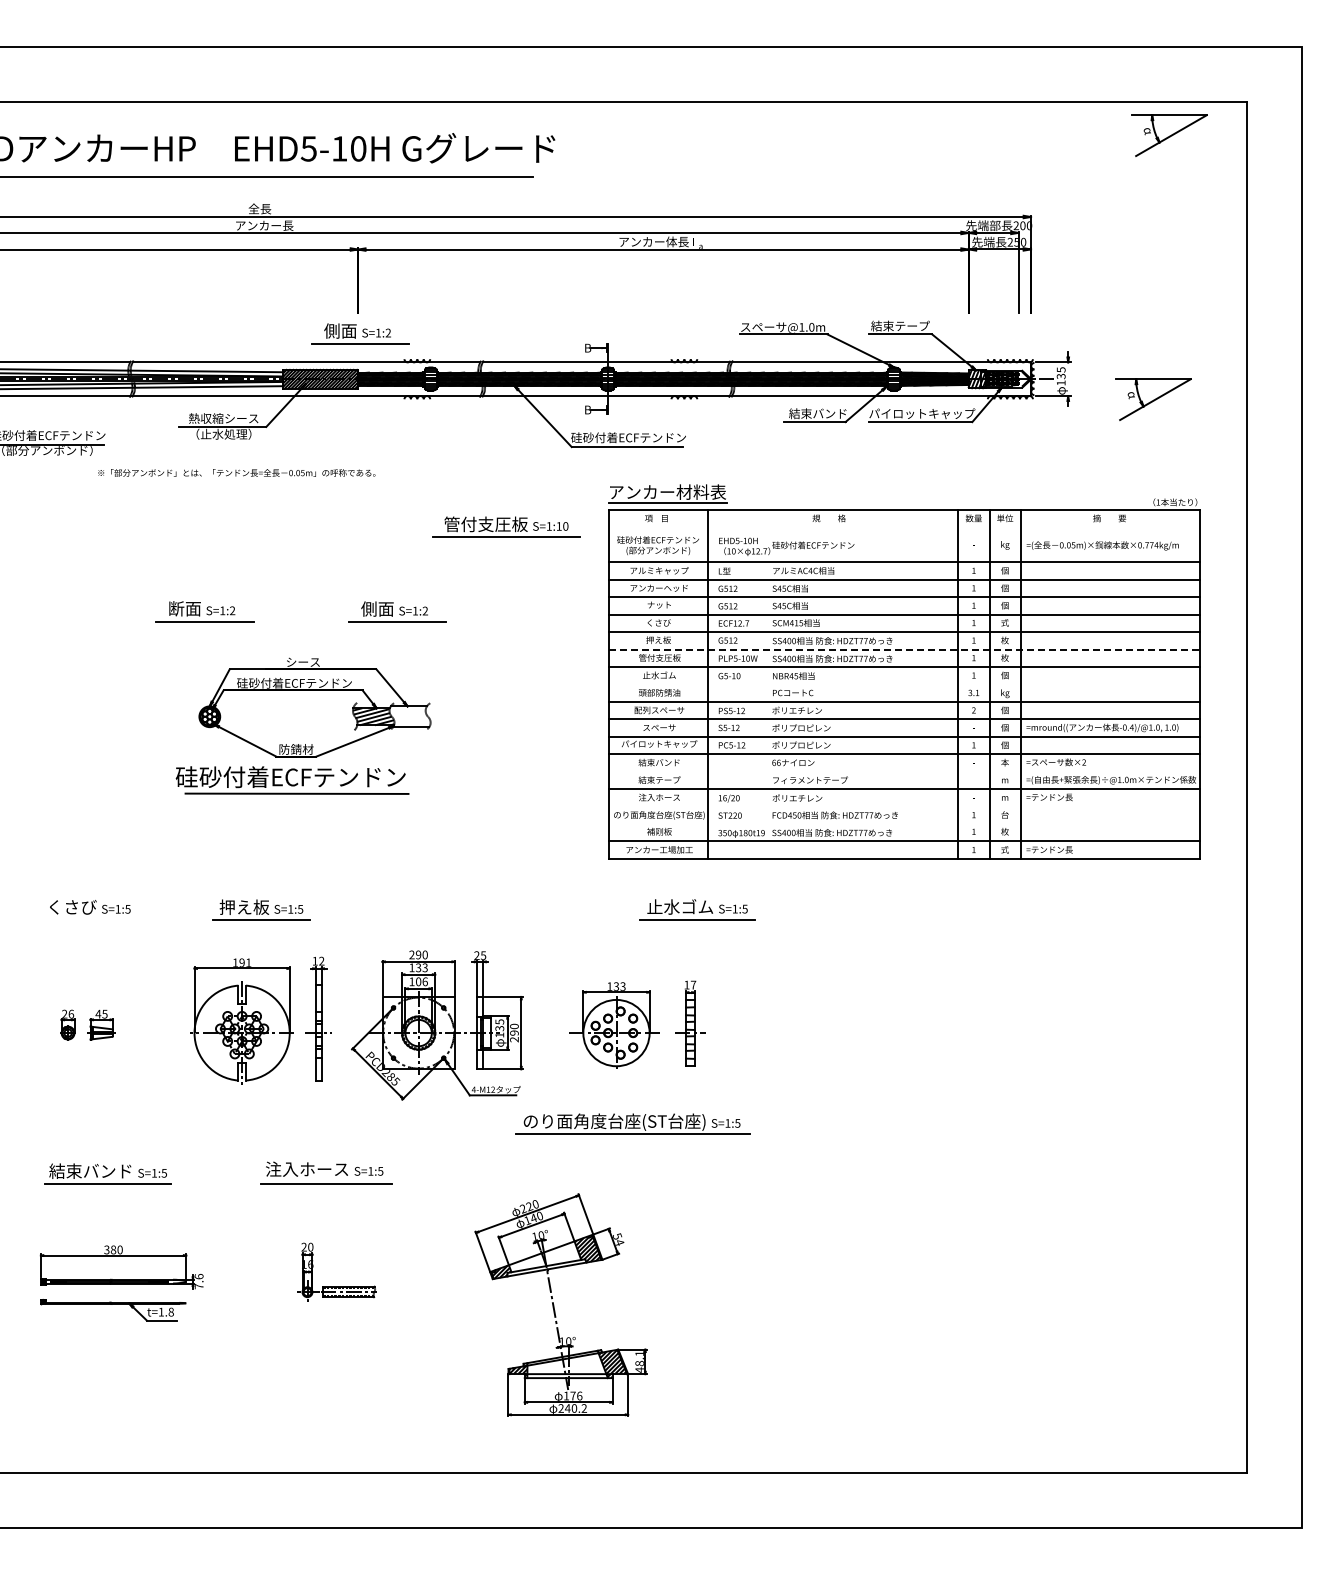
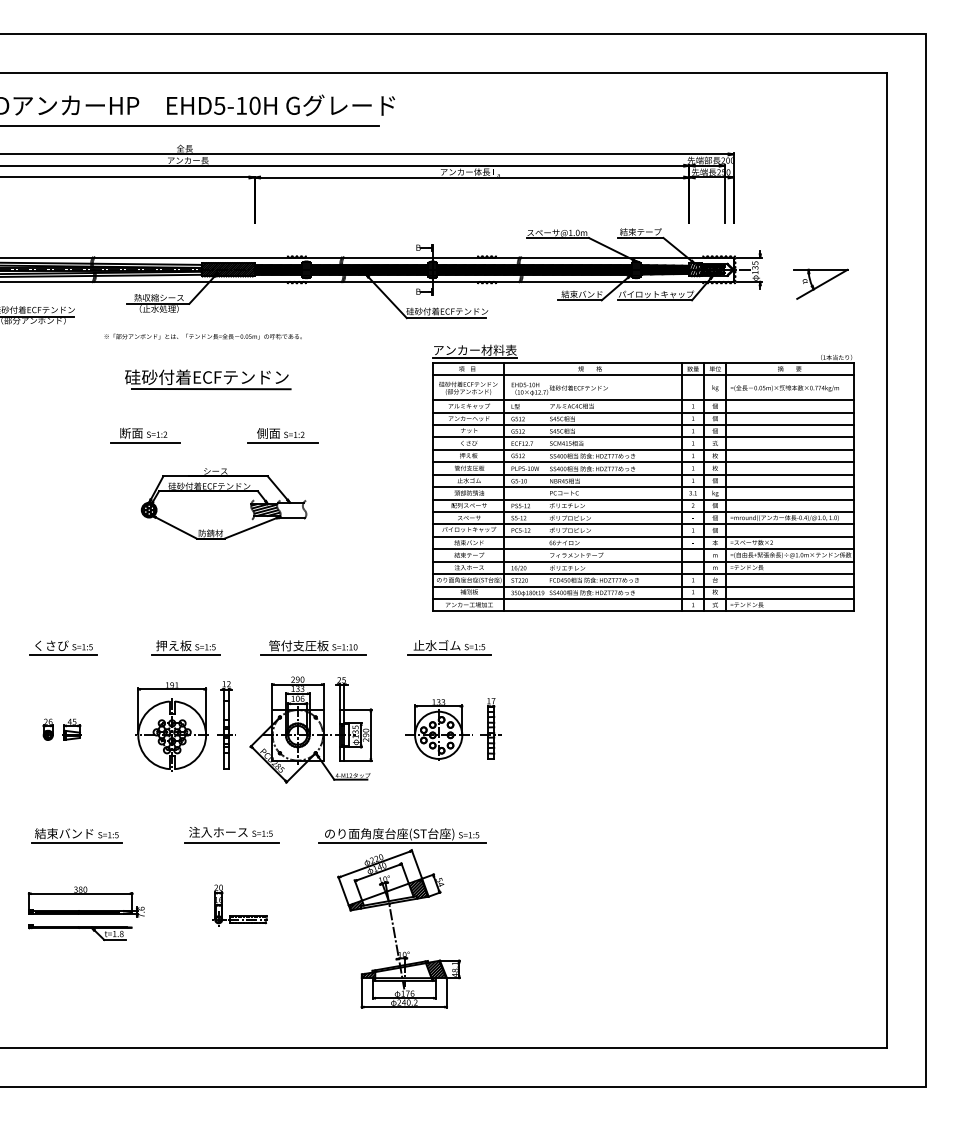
part: (1169, 135) -> (832, 96), removed
part: (360, 333) -> (256, 237), removed
text: (236, 472) -> (203, 336), moved
part: (506, 526) -> (313, 647), moved
line: (903, 527) -> (643, 375), added
line: (904, 649) -> (643, 462), dashed -> solid
line: (903, 684) -> (643, 487), added
line: (903, 771) -> (643, 549), added
part: (292, 780) -> (208, 379), moved
line: (903, 806) -> (643, 574), added
line: (903, 824) -> (643, 586), added
part: (697, 909) -> (449, 647), moved
line: (88, 919) -> (62, 654), added
part: (632, 1123) -> (402, 835), moved

